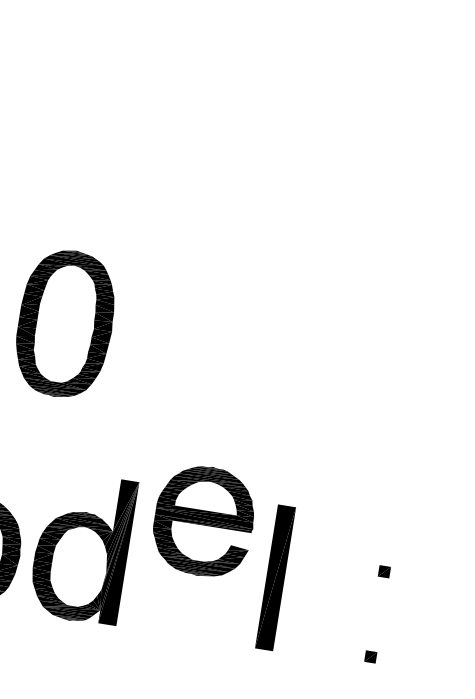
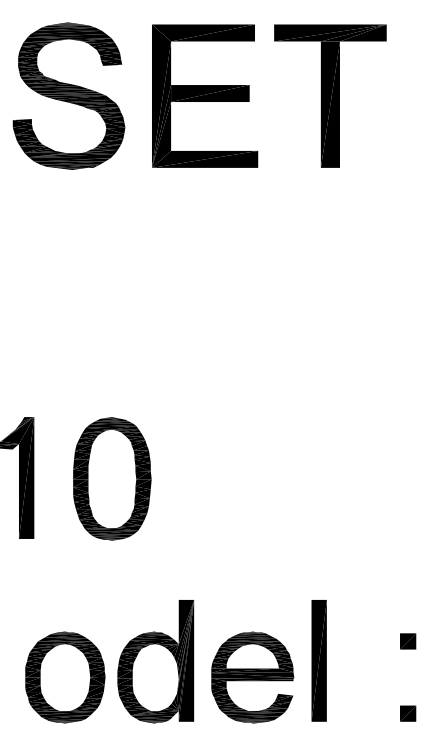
part: (203, 521) -> (252, 677), moved
part: (384, 571) -> (408, 641), size x1.67
part: (371, 656) -> (408, 713), size x1.67

